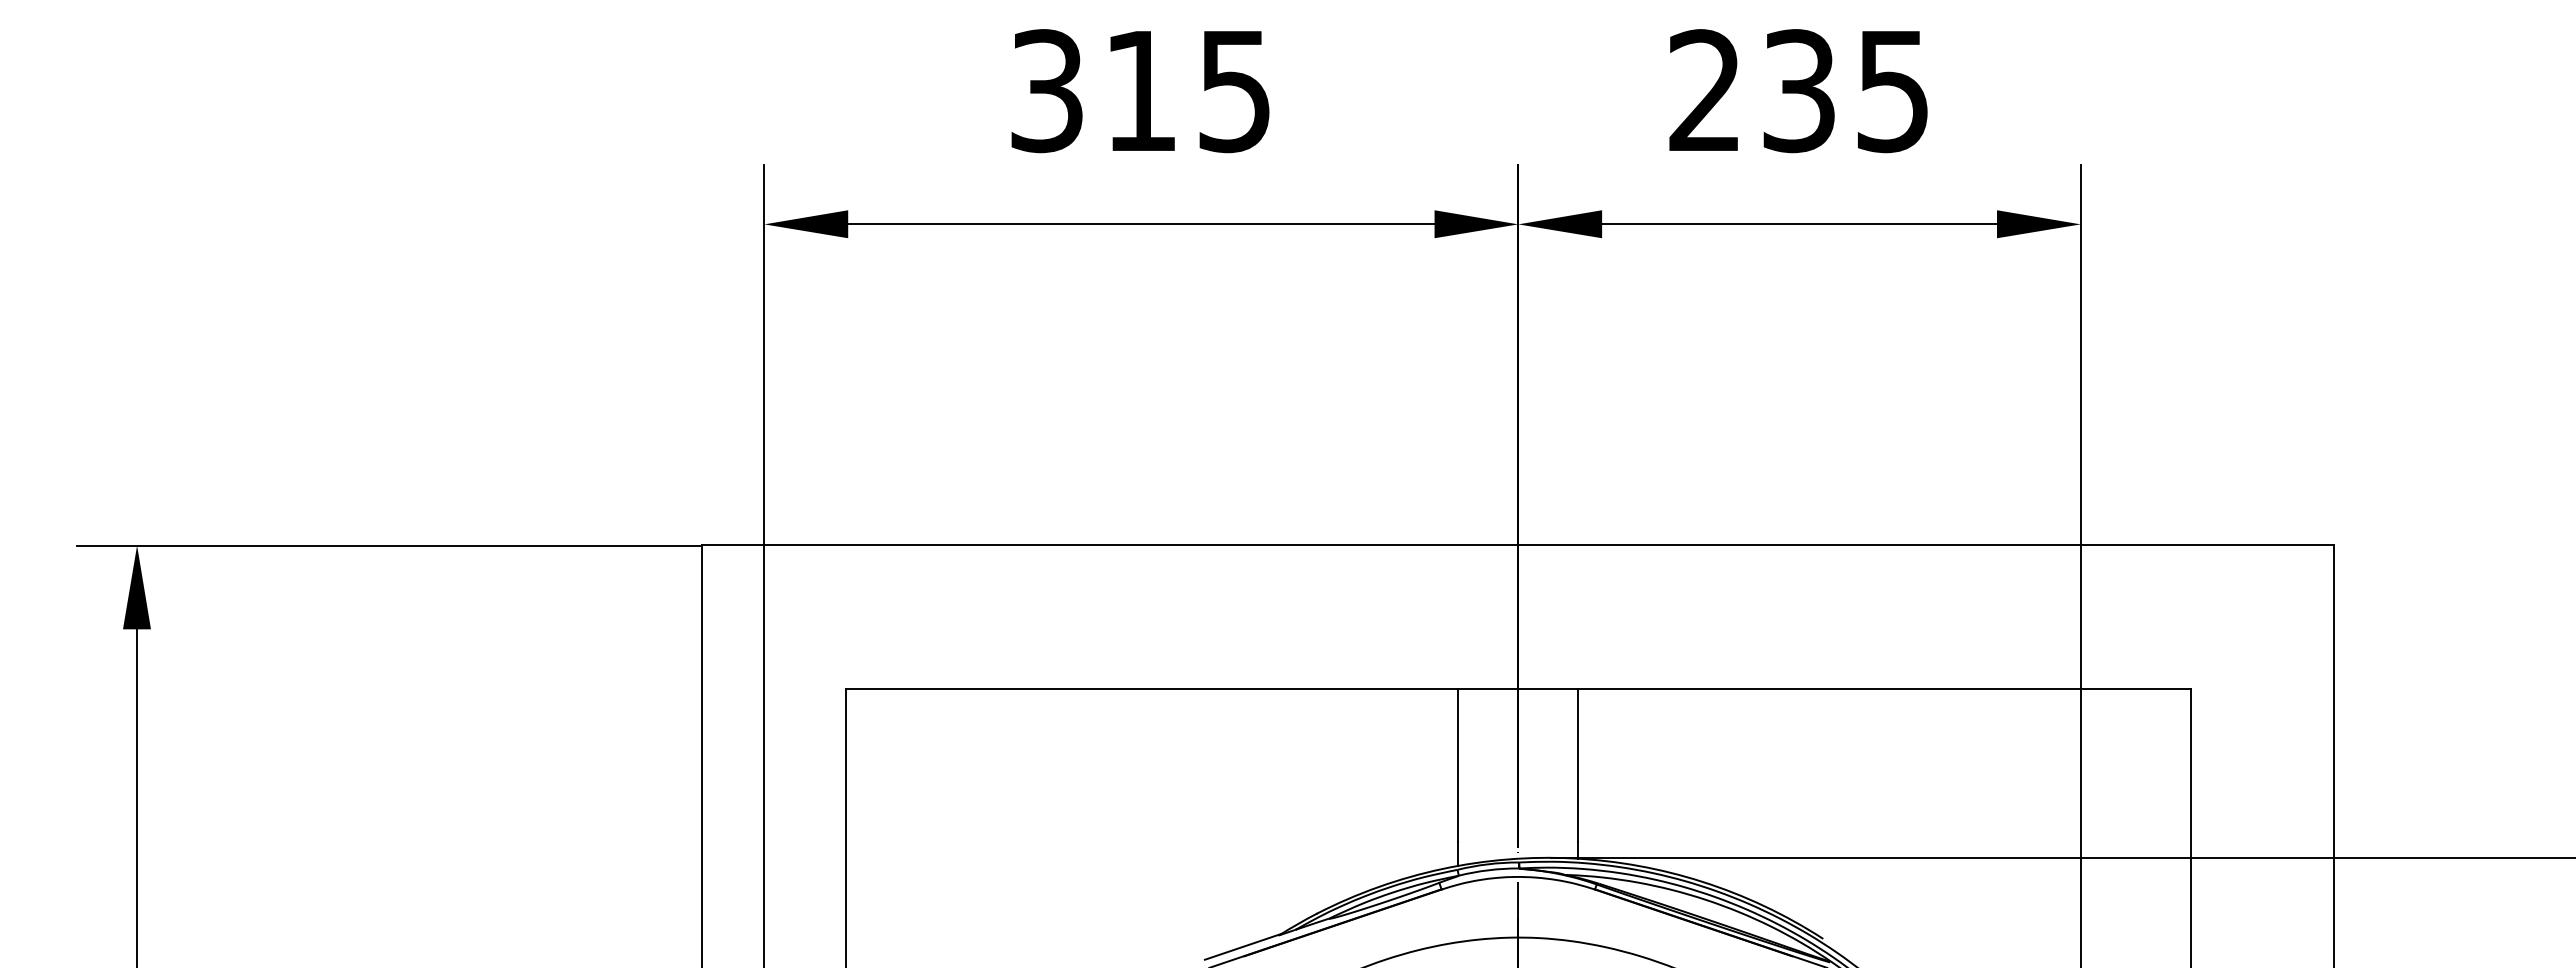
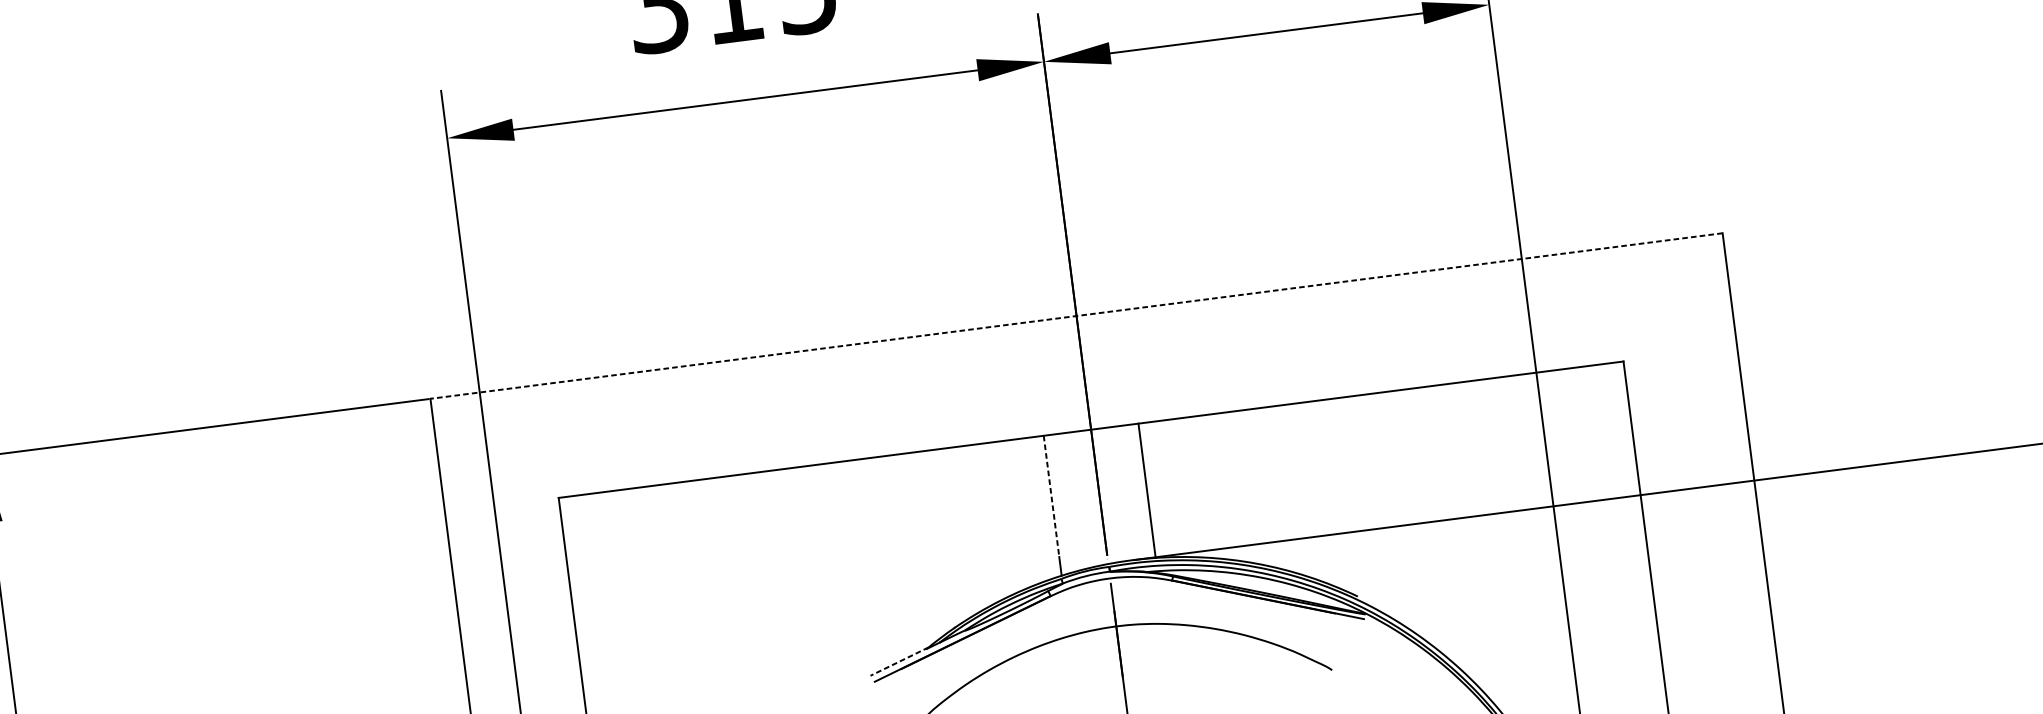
line: (1517, 545) -> (1075, 316), solid -> dashed
line: (1458, 765) -> (1051, 496), solid -> dashed
line: (1243, 946) -> (899, 661), solid -> dashed

